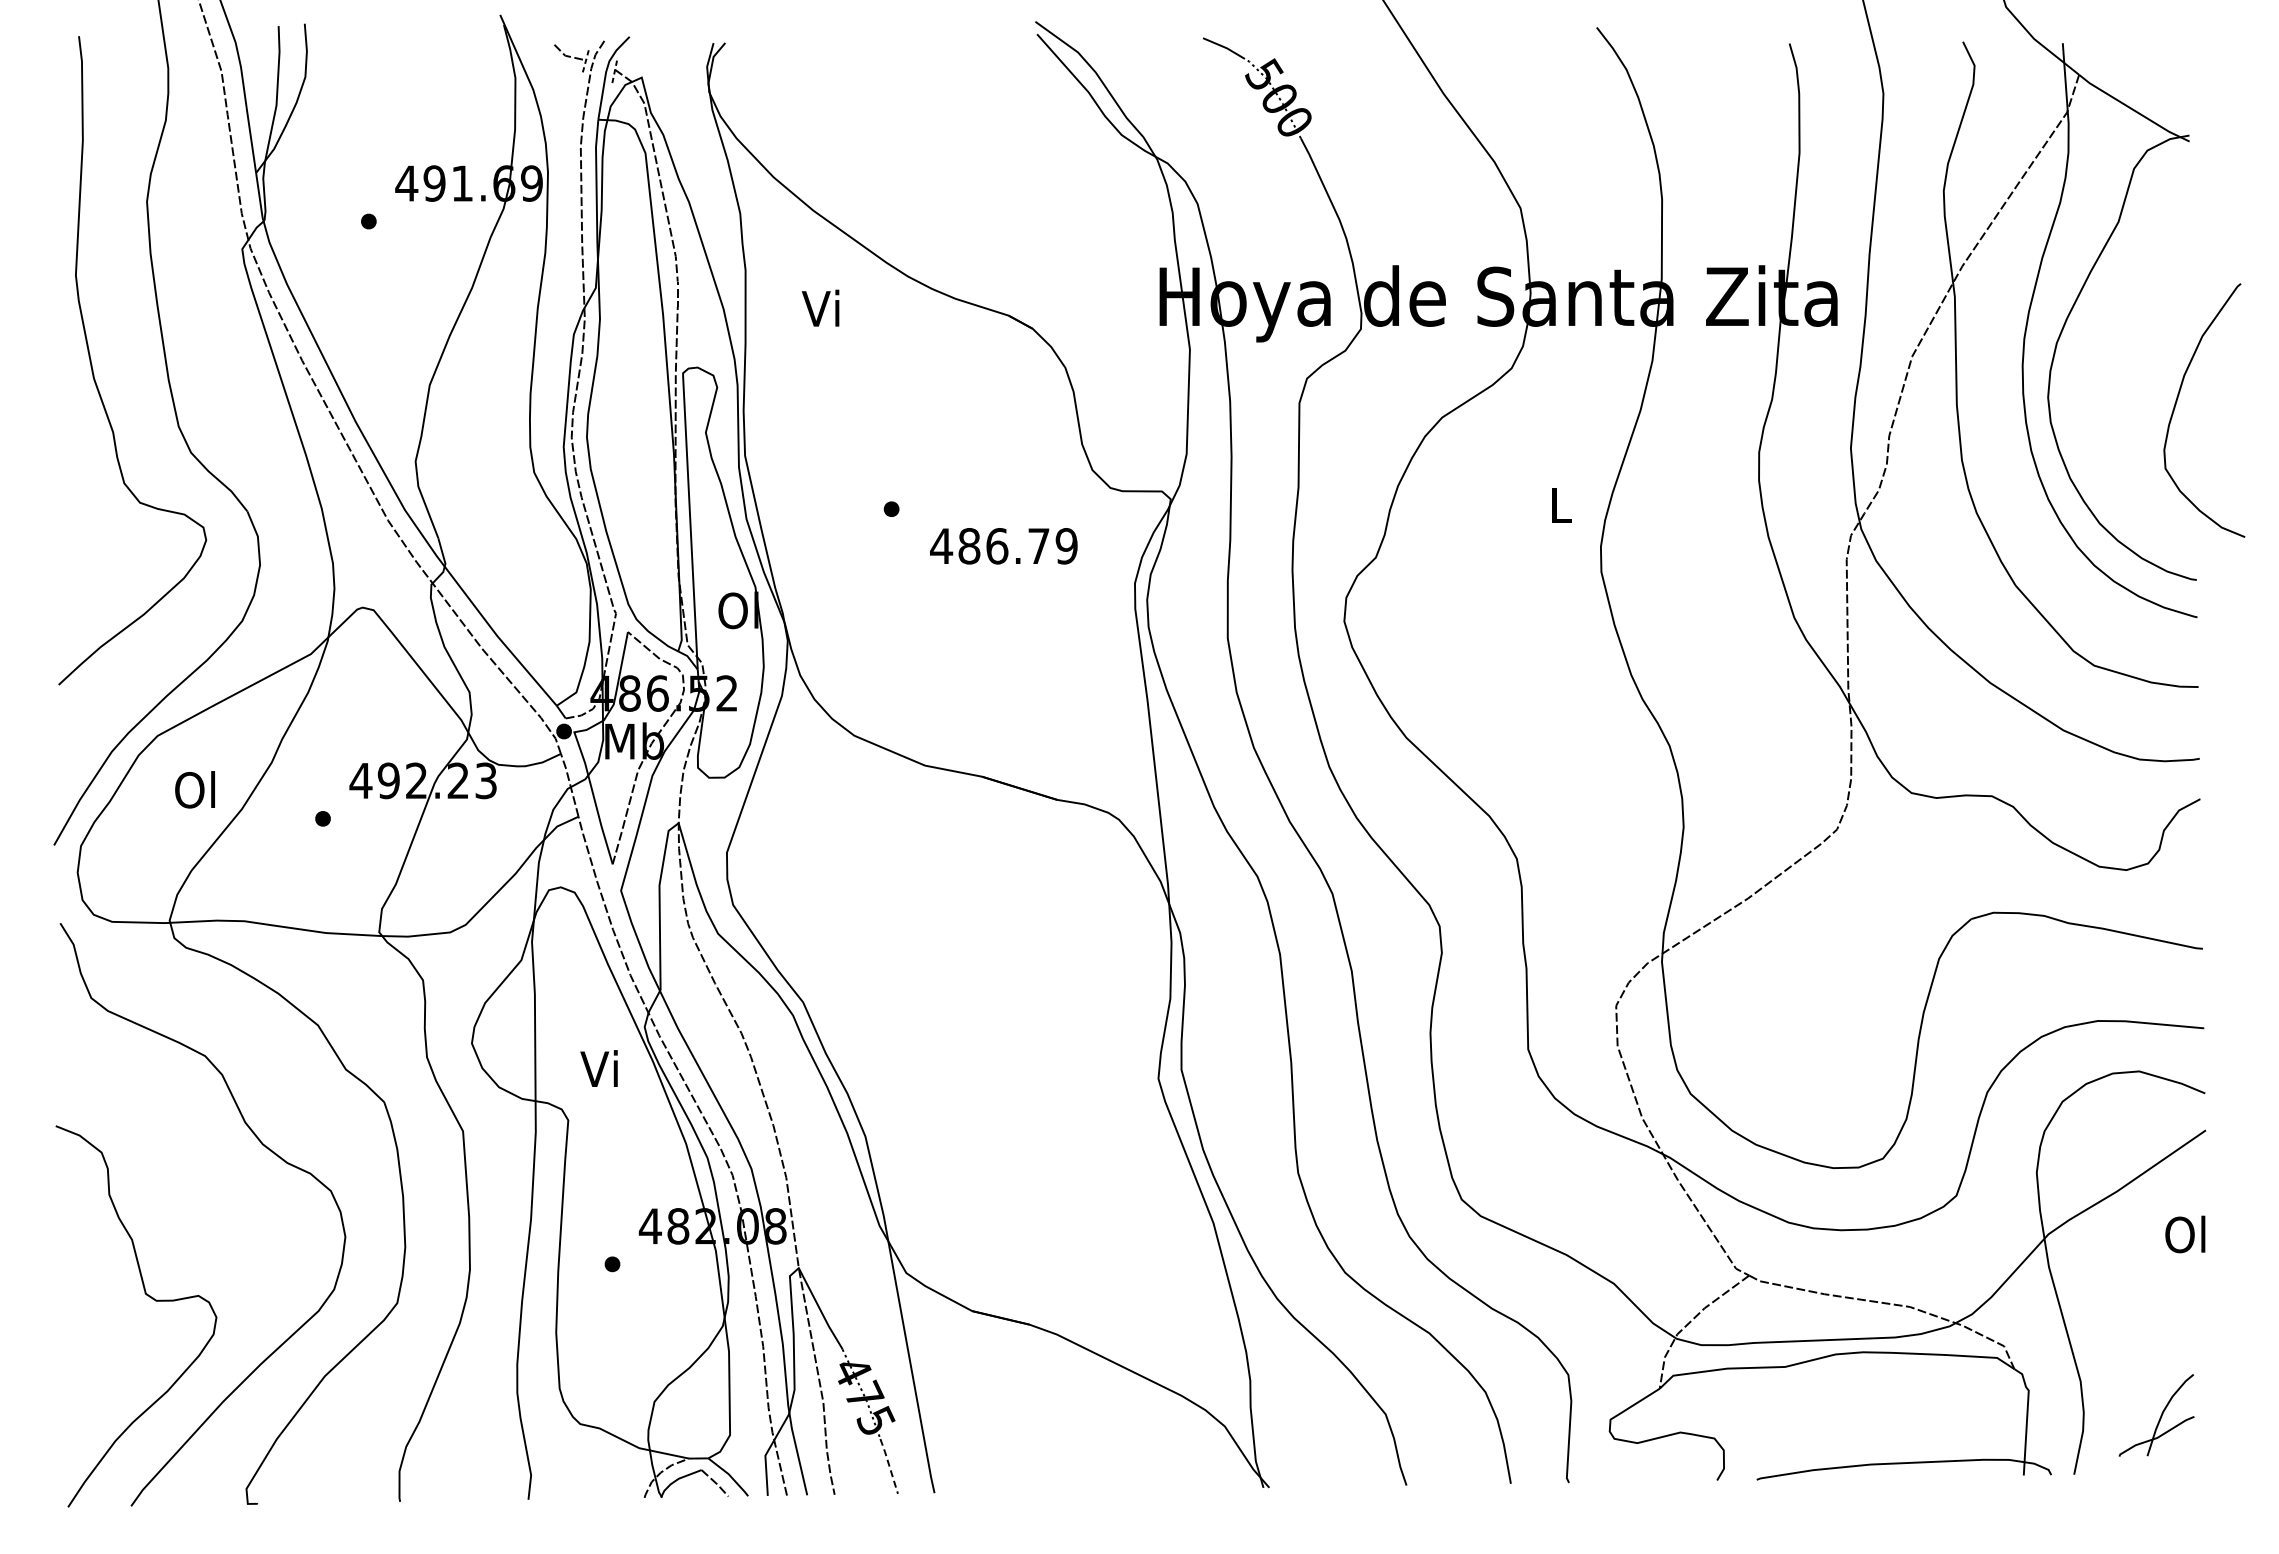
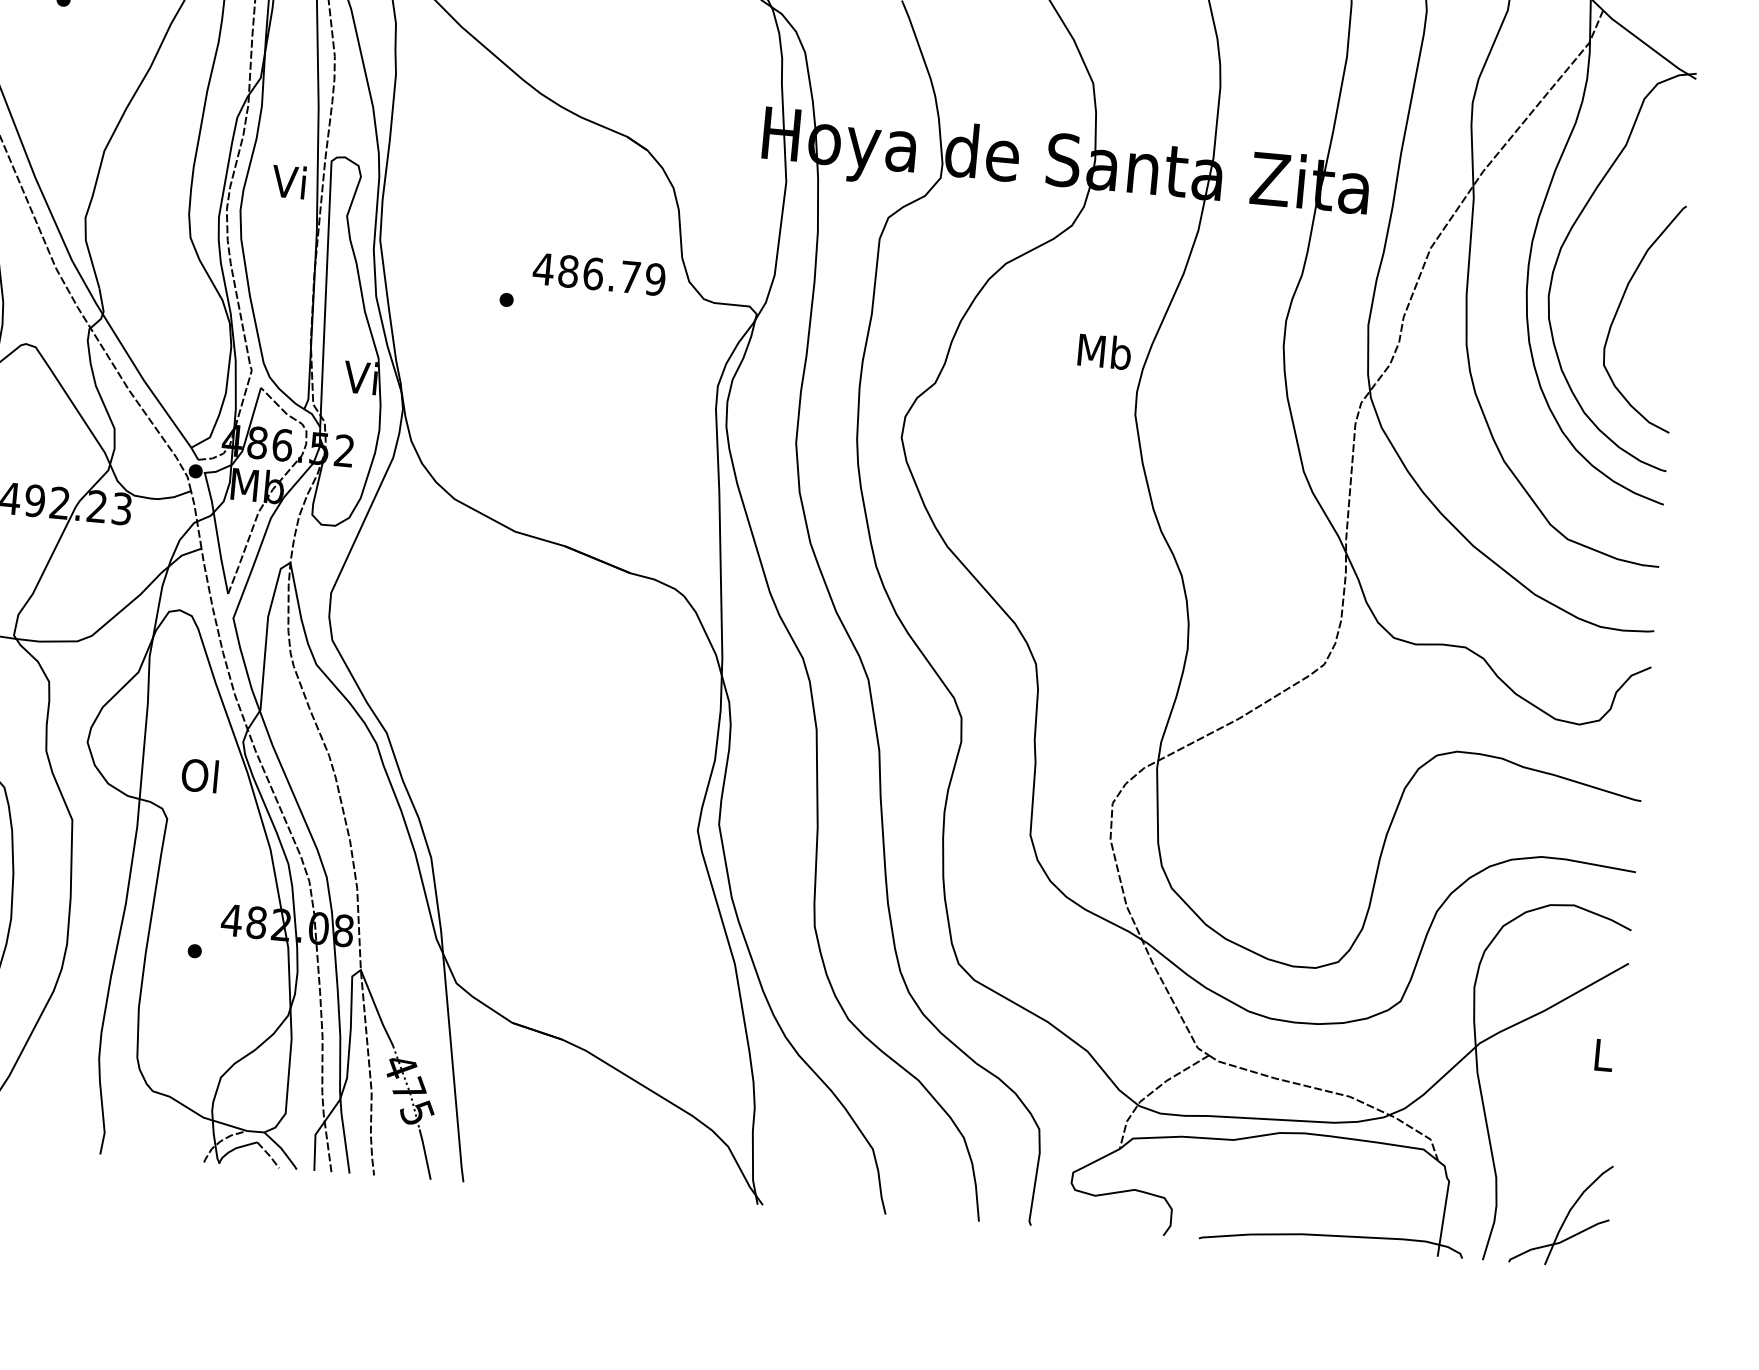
text: (820, 307) -> (288, 180), moved
curve: (2177, 401) -> (1620, 306), moved
text: (1560, 504) -> (1104, 351), L -> Mb
text: (1003, 546) -> (598, 274), moved
text: (738, 610) -> (361, 377), Ol -> Vi
text: (599, 1068) -> (199, 775), Vi -> Ol
text: (2185, 1234) -> (1602, 1054), Ol -> L
part: (2156, 1415) -> (1561, 1214), size x1.43
line: (889, 1466) -> (425, 1154), dashed -> solid

